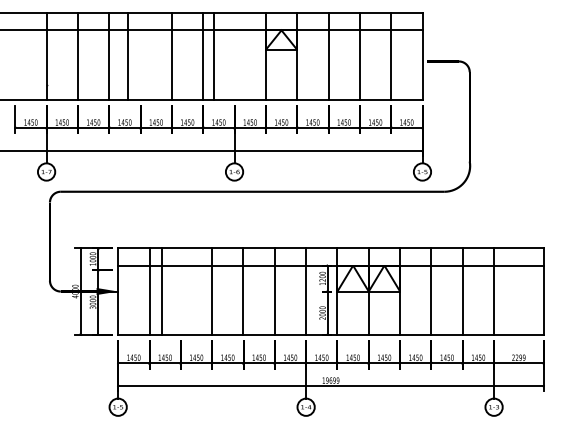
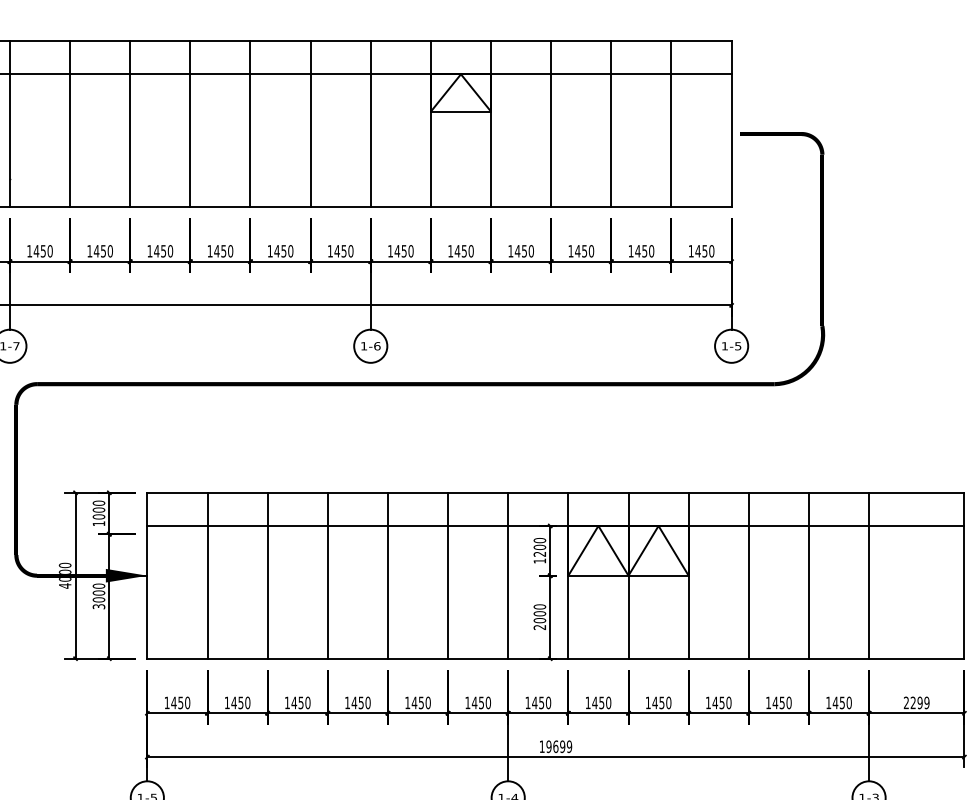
line: (127, 56) -> (190, 124), moved
line: (213, 56) -> (370, 124), moved
line: (161, 291) -> (266, 575), moved

